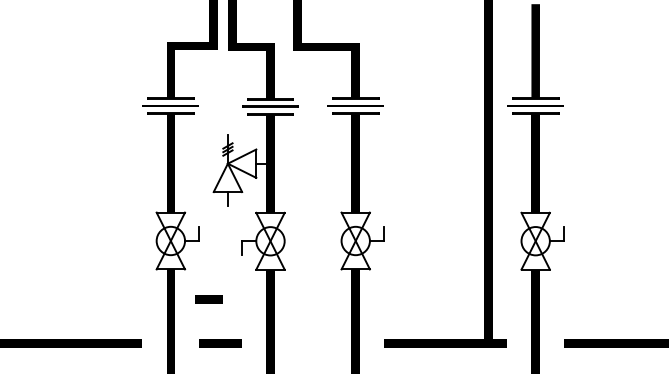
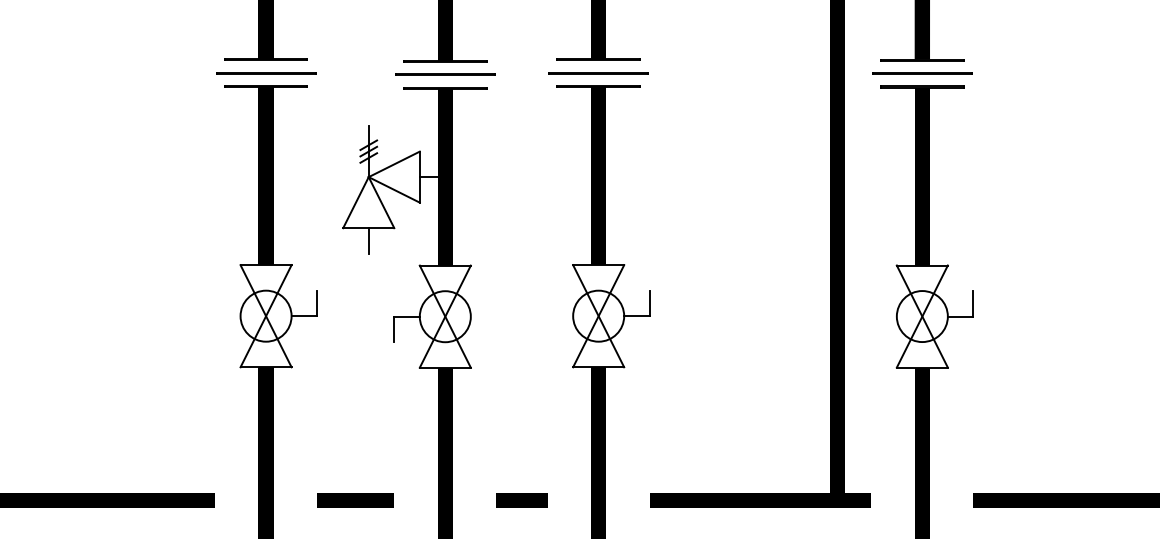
line: (208, 299) -> (520, 500), moved

